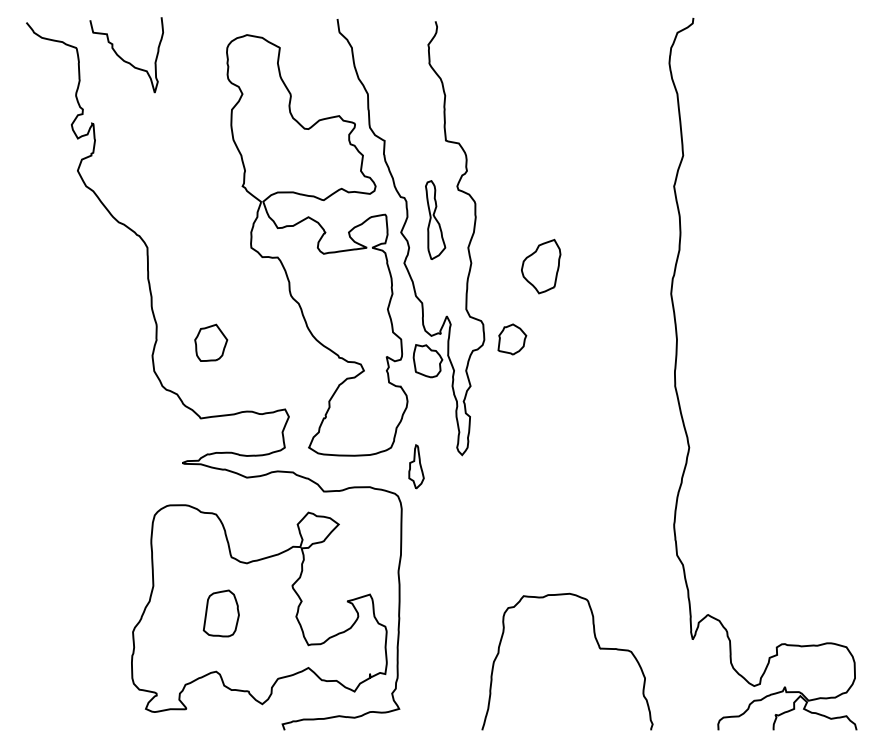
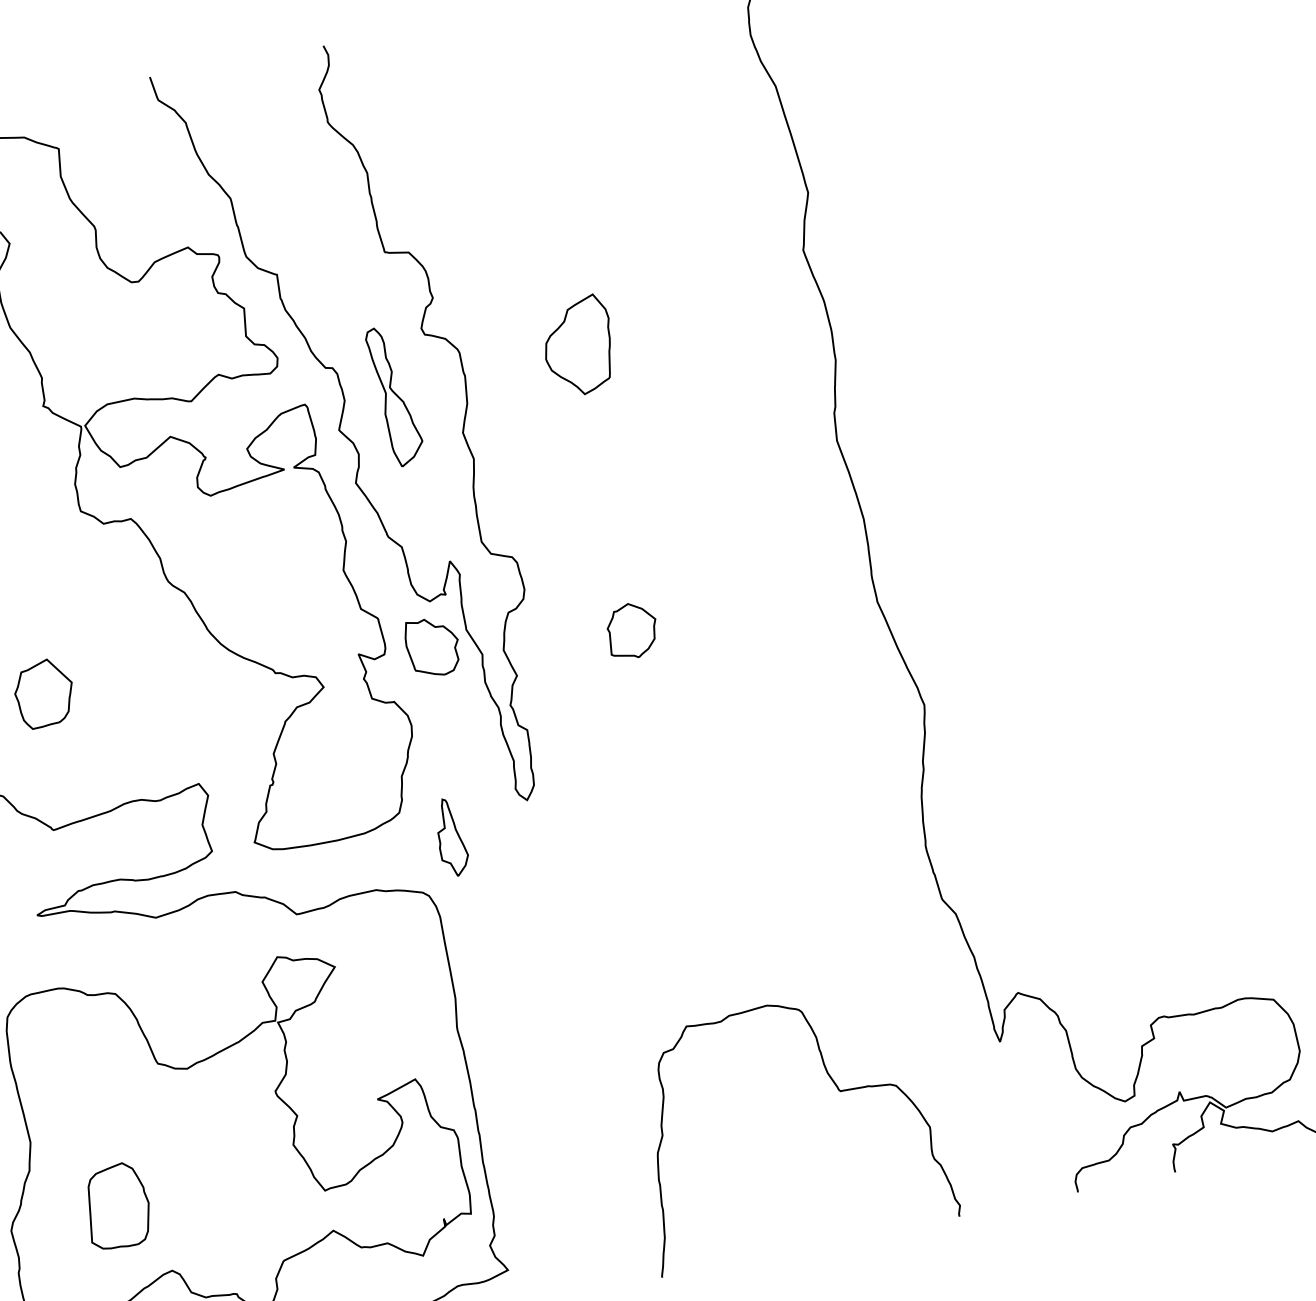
part: (541, 266) -> (579, 345), moved
part: (512, 339) -> (632, 630), moved
part: (220, 613) -> (115, 1206), moved

